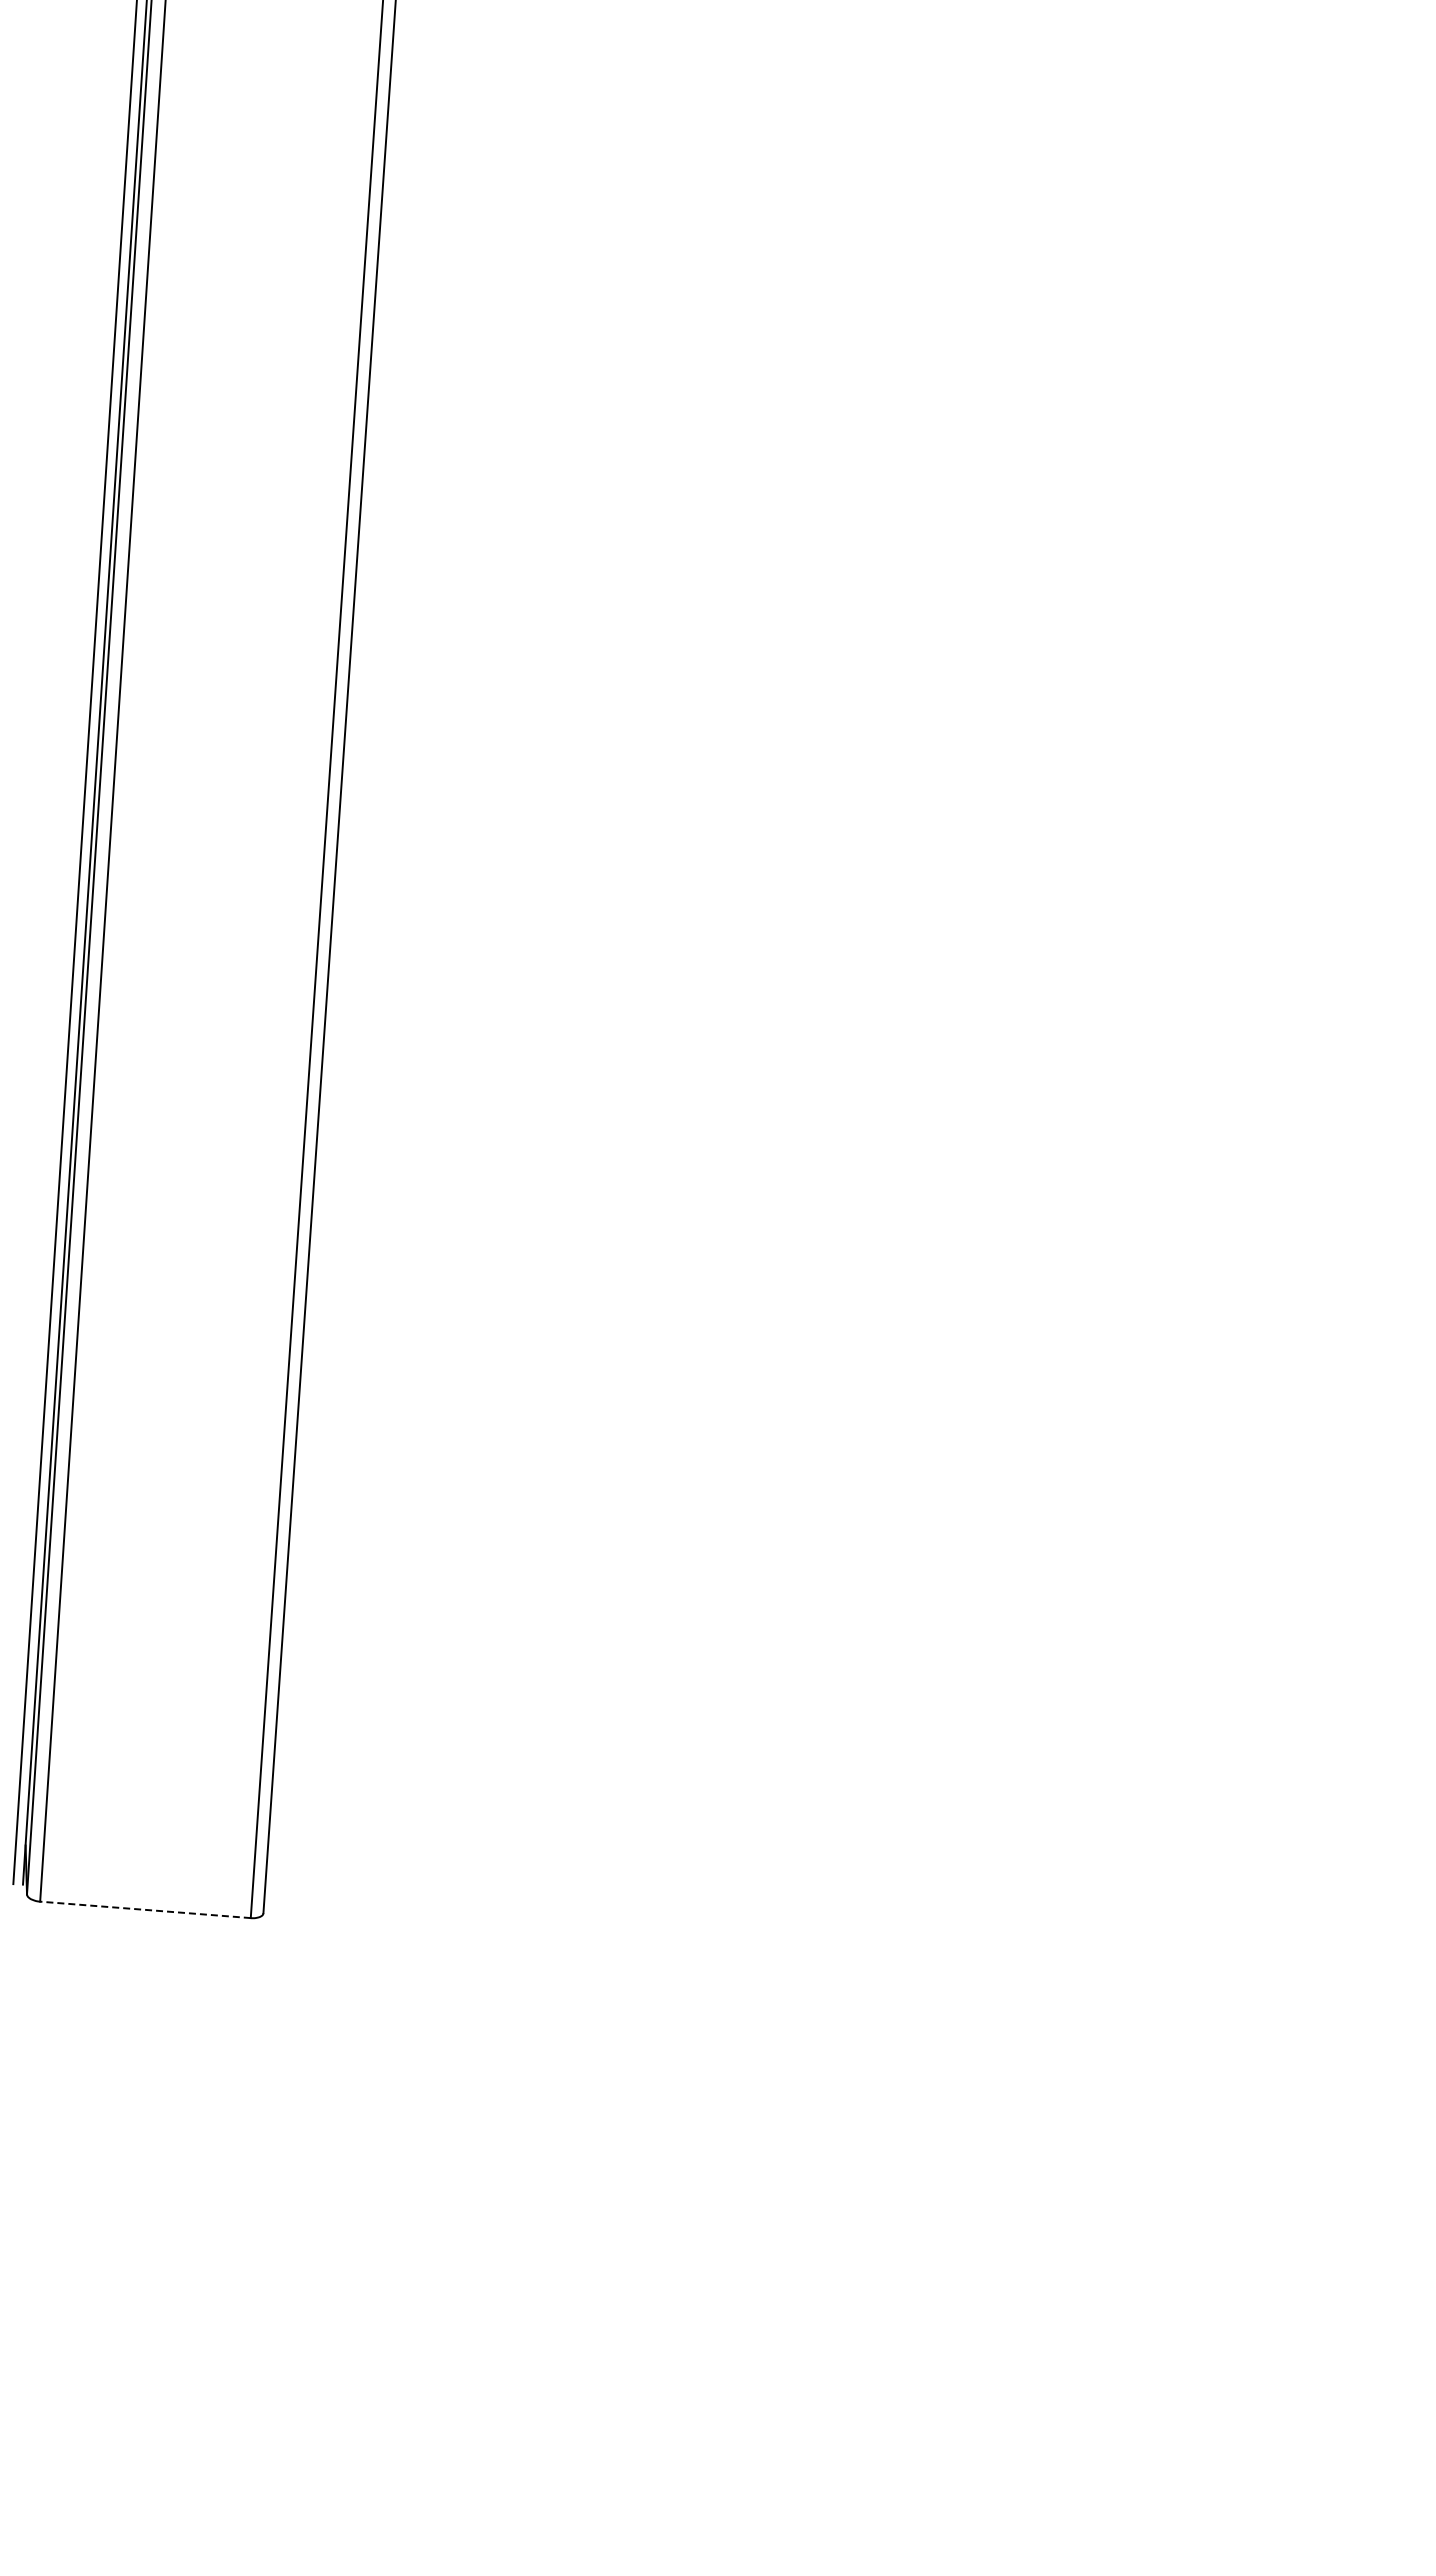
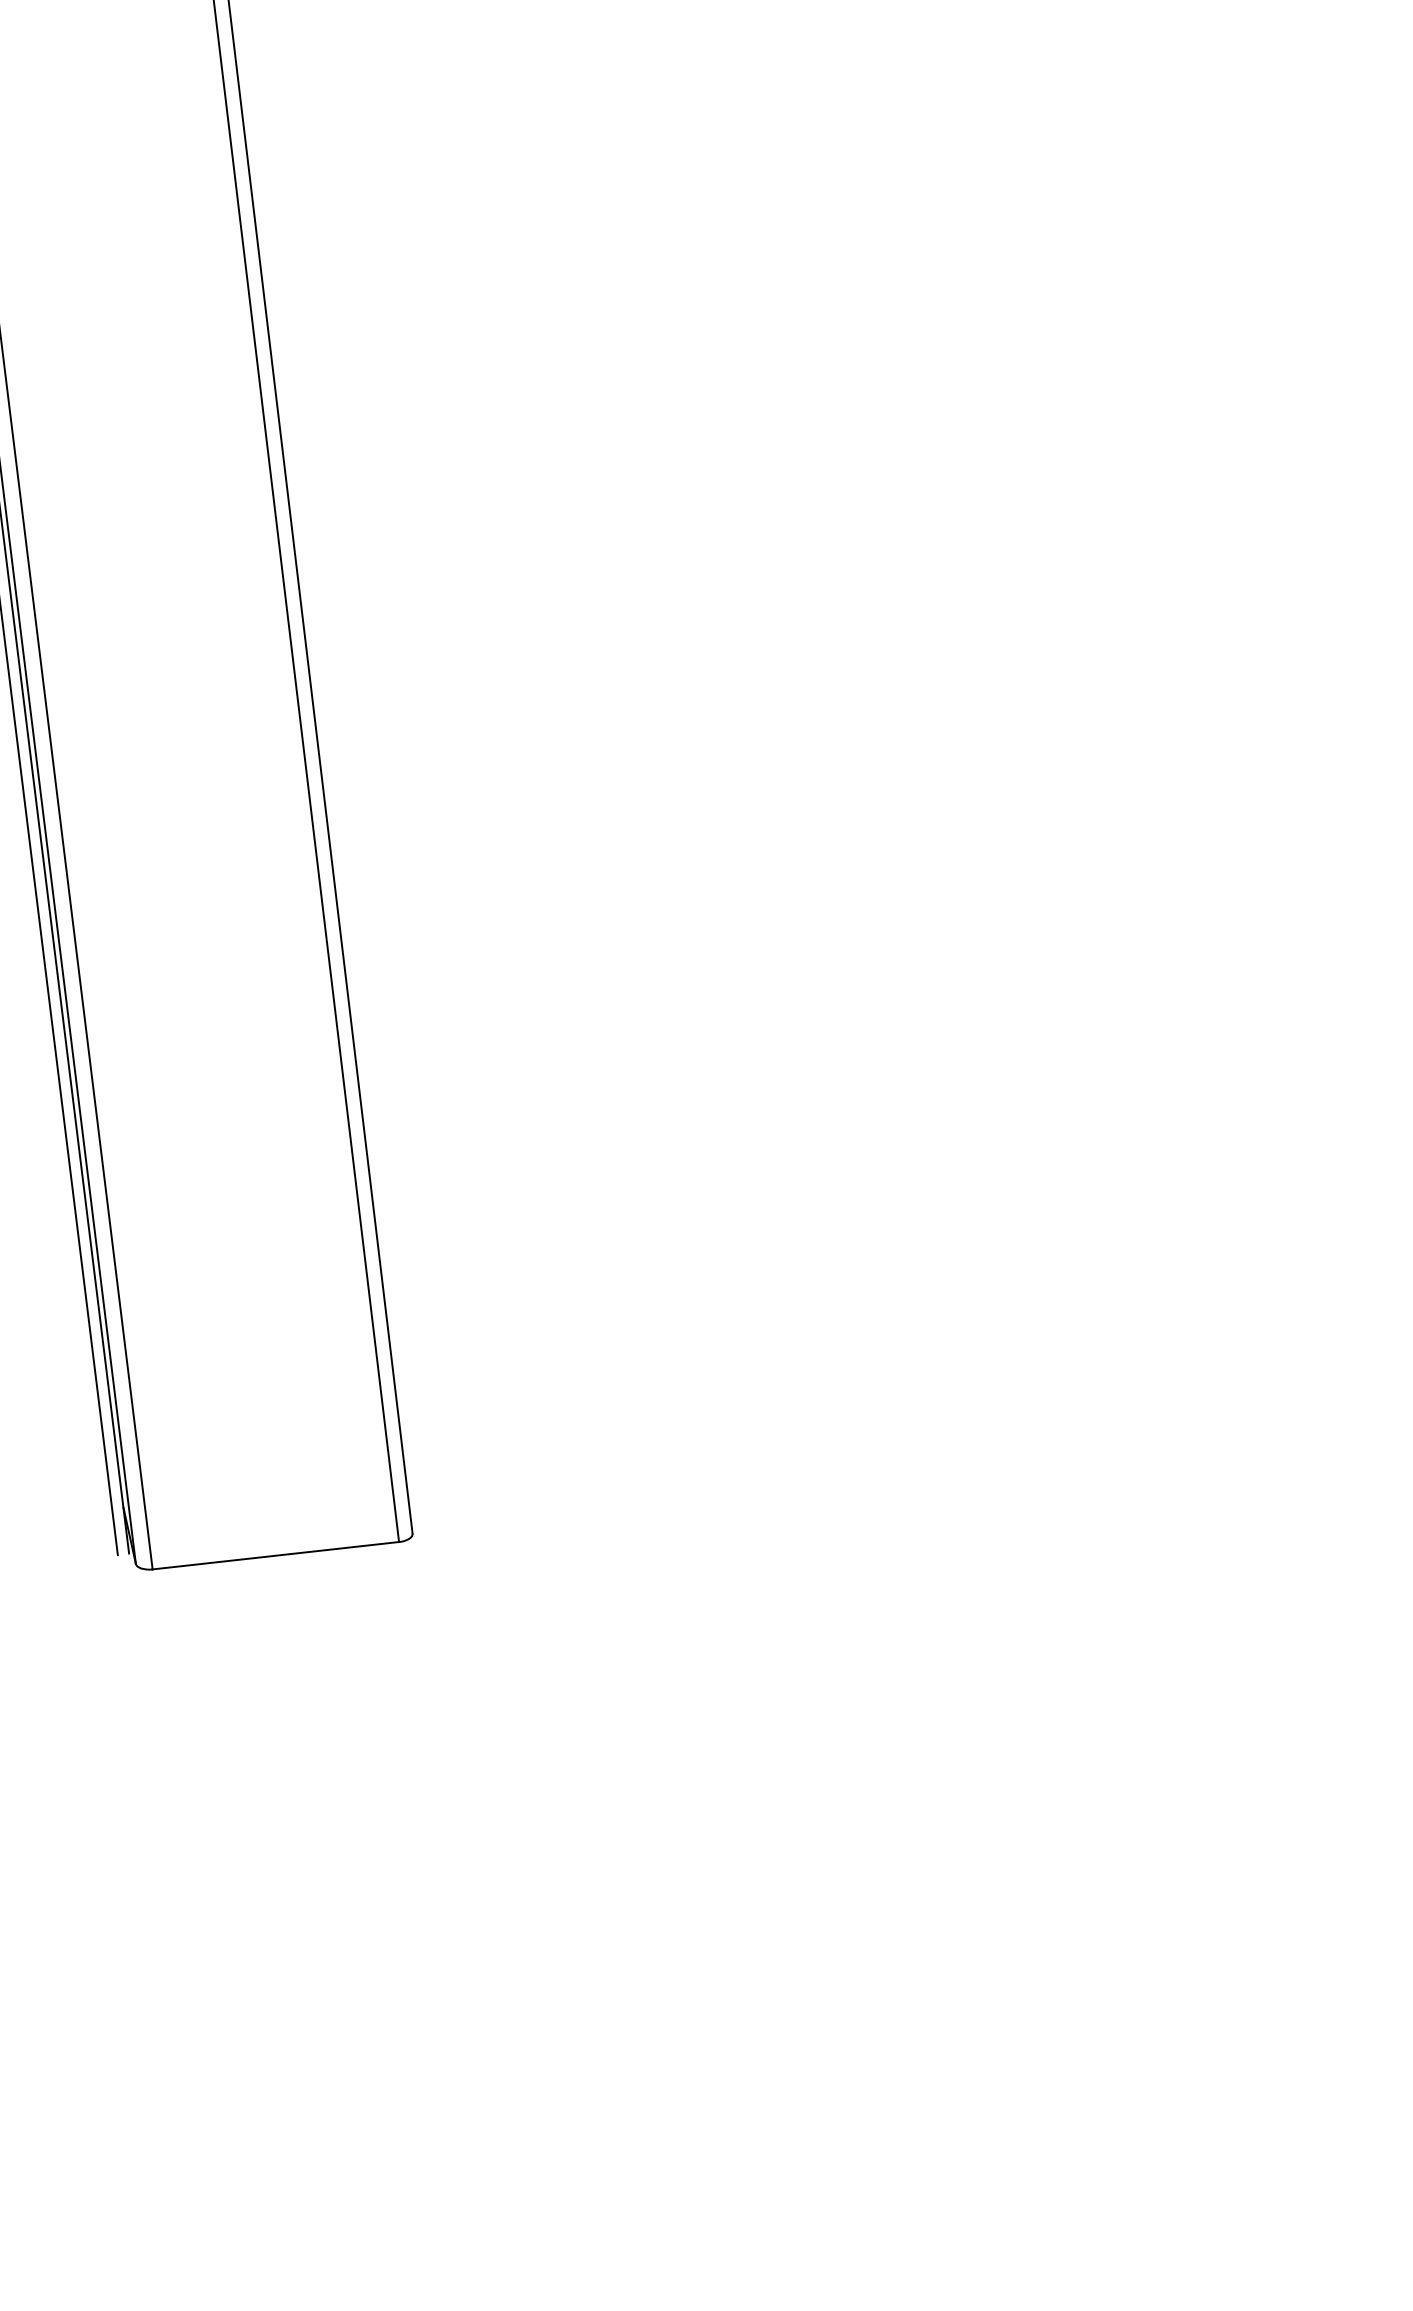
line: (145, 1909) -> (275, 1555), dashed -> solid

